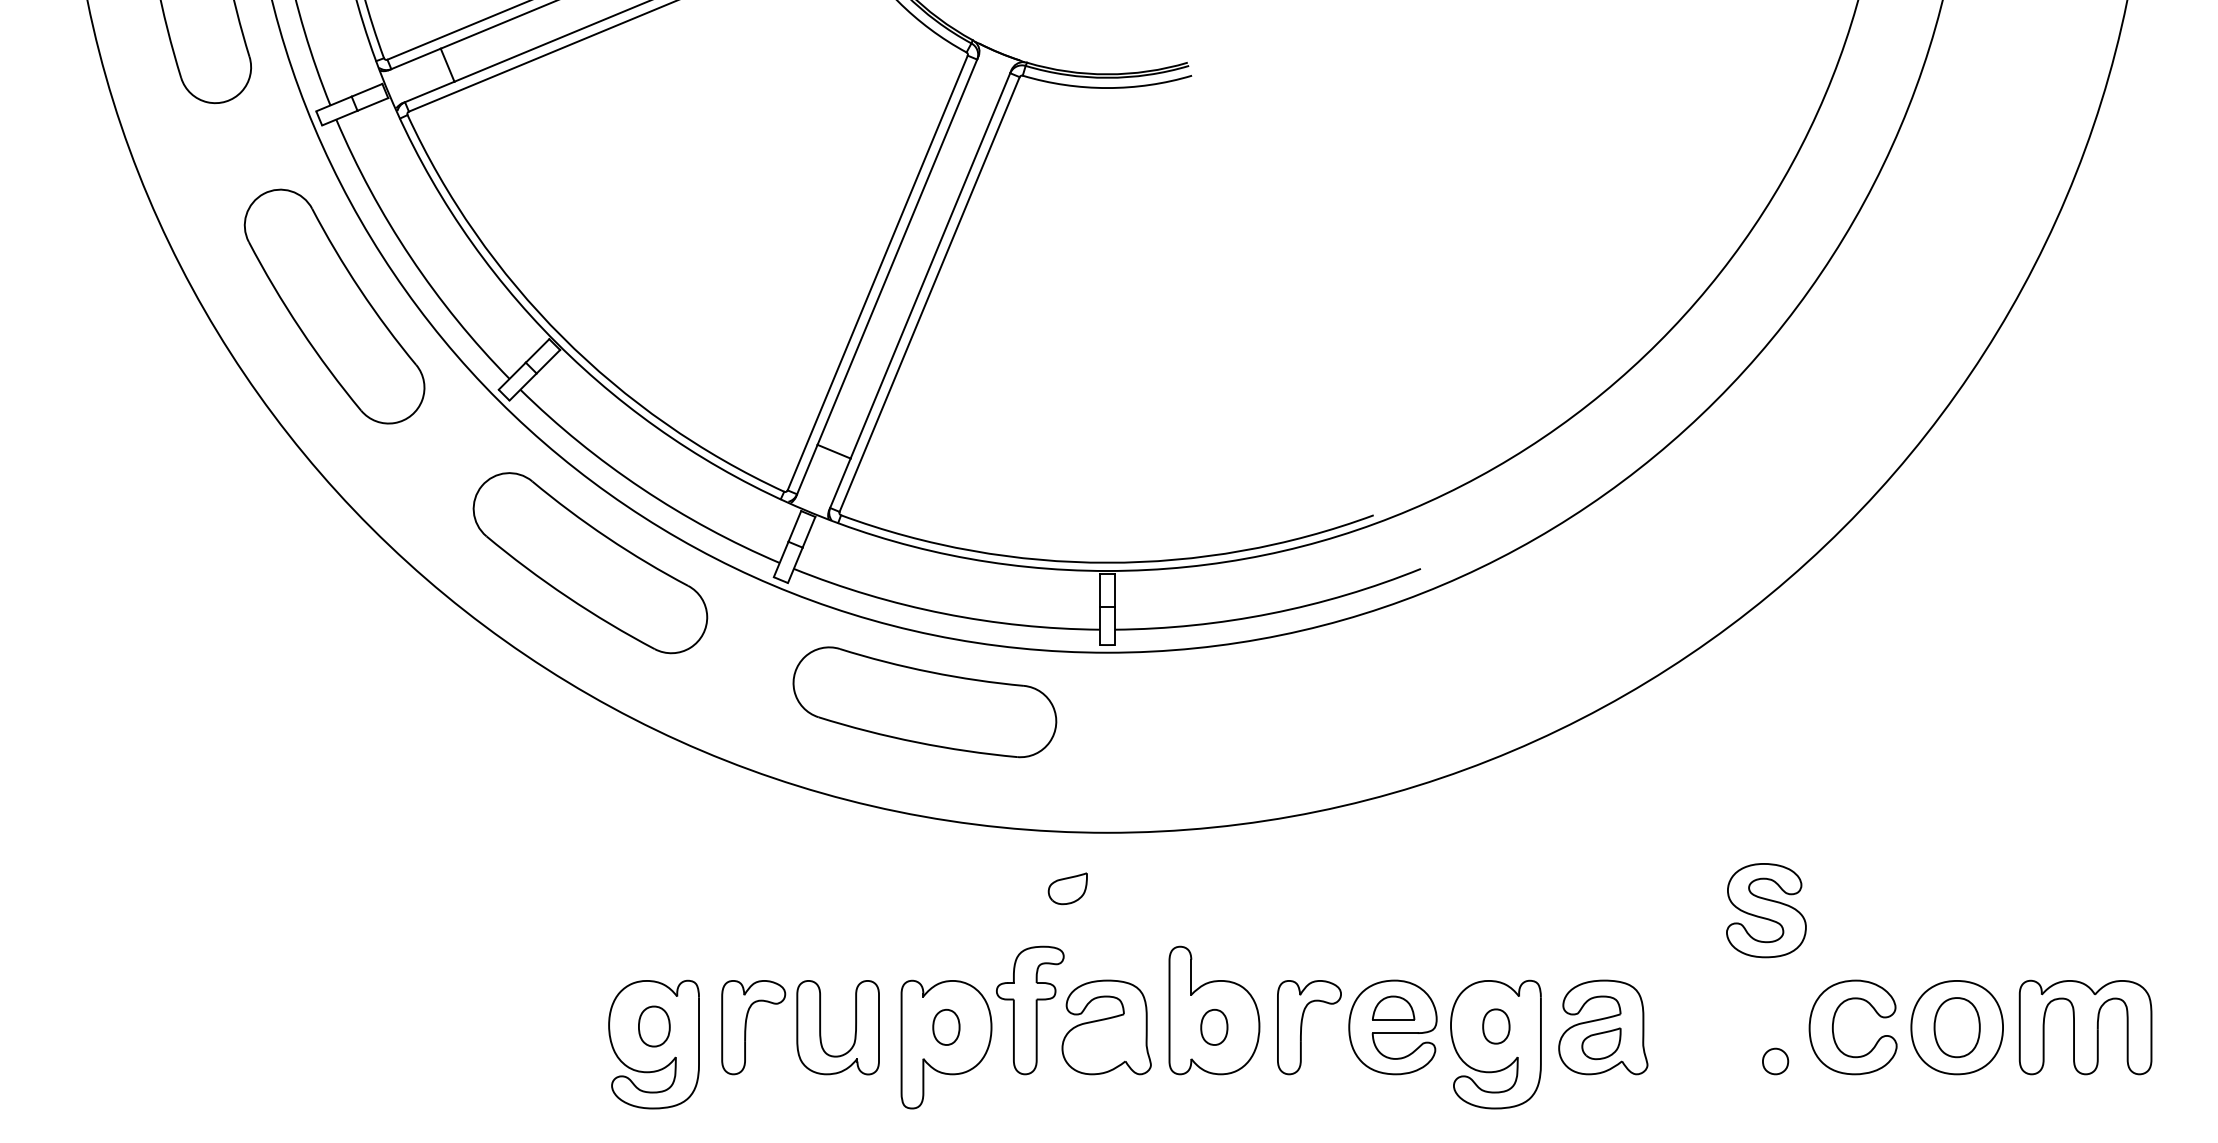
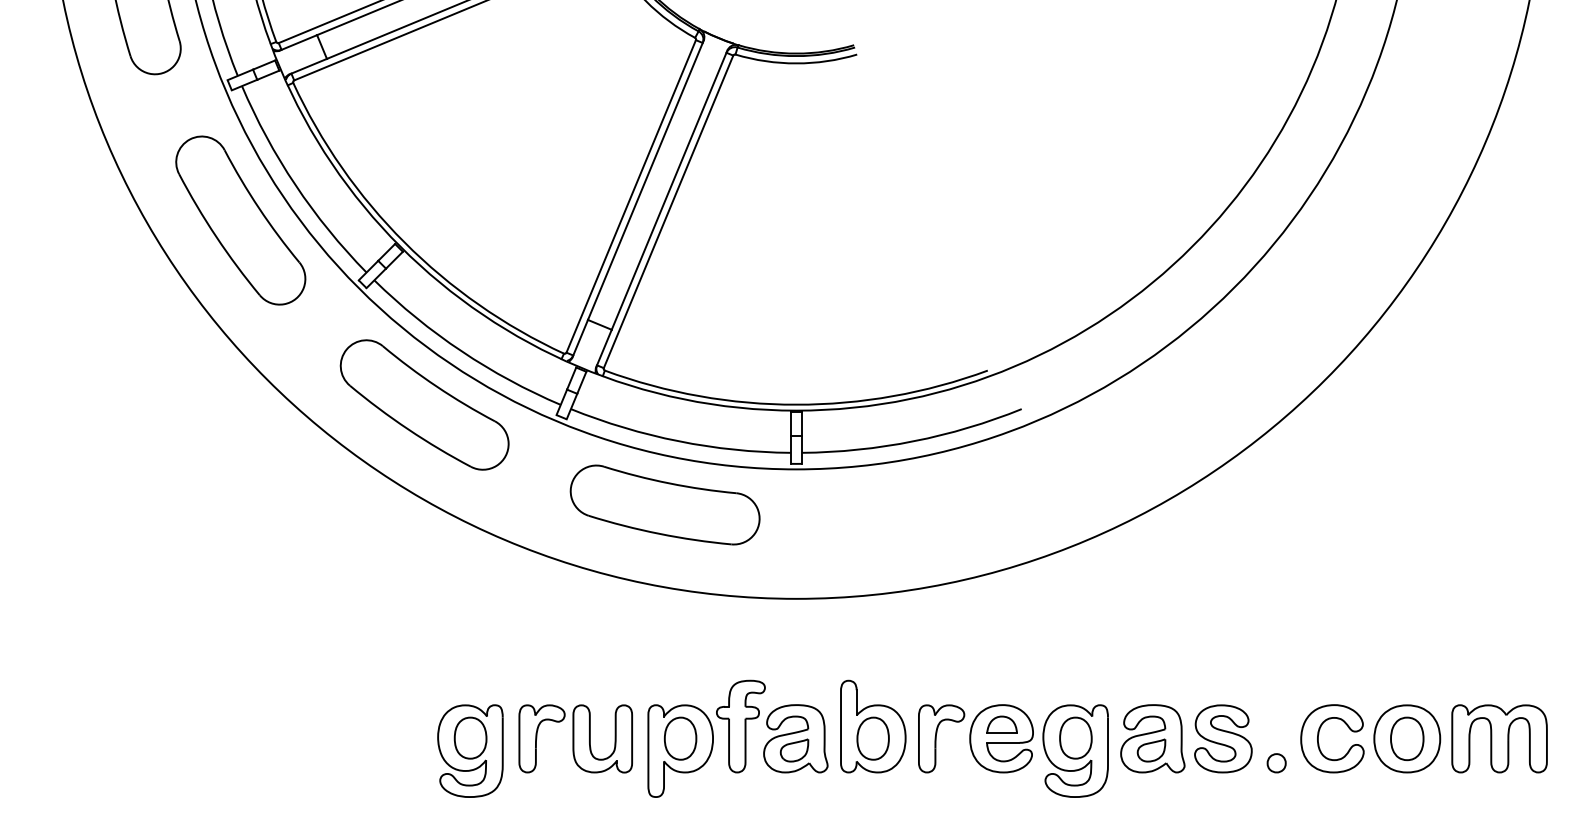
part: (1067, 888) -> (794, 750), moved
part: (1766, 910) -> (1223, 738), moved
part: (654, 1026) -> (470, 738), size x1.43
part: (1496, 1026) -> (1076, 738), size x1.67
part: (946, 1027) -> (680, 738), size x1.67
part: (1214, 1027) -> (873, 738), size x1.67

